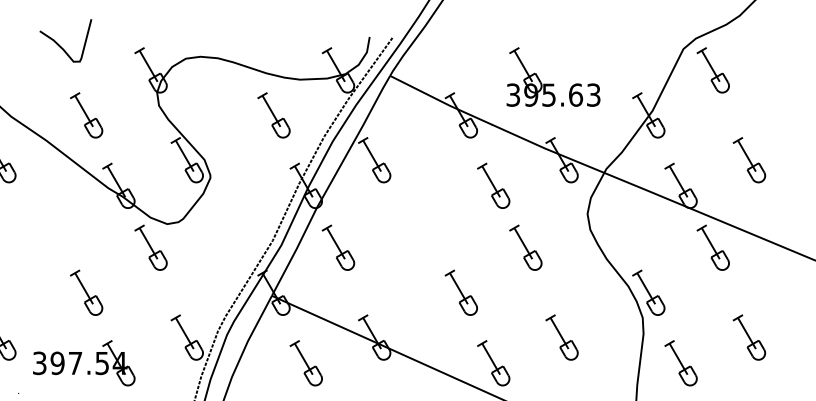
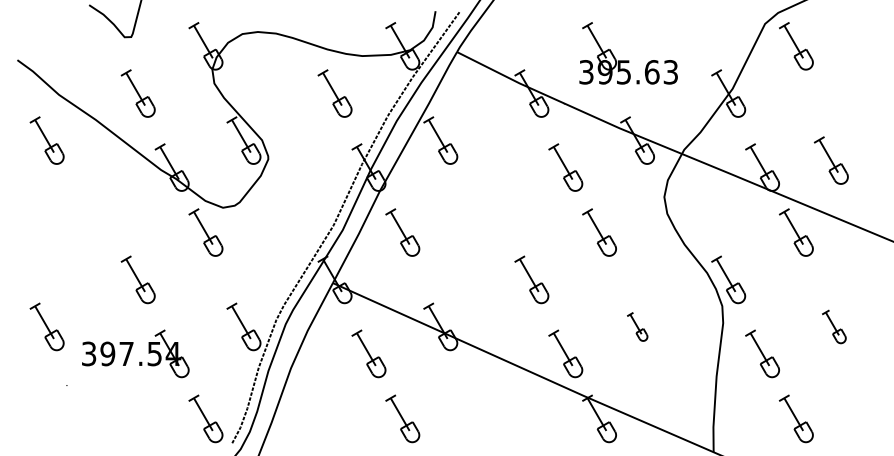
part: (748, 160) -> (830, 160), moved
part: (561, 337) -> (637, 326), size x0.6
part: (748, 337) -> (833, 326), size x0.7

